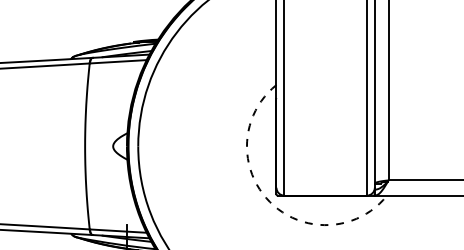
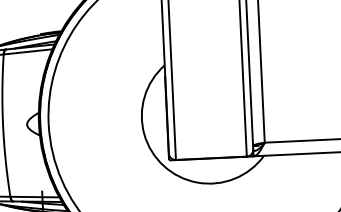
arc: (270, 202) -> (164, 166), dashed -> solid

